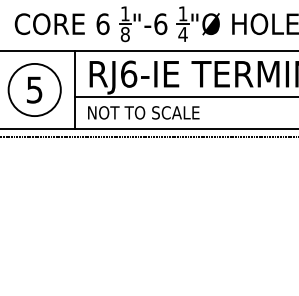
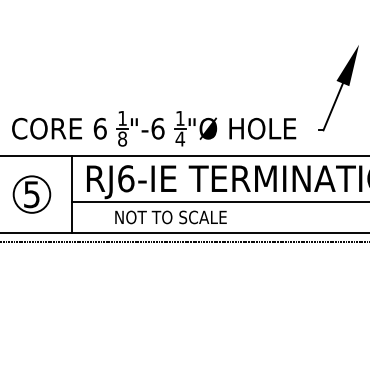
circle: (34, 89) -> (31, 194), size x0.7
text: (143, 112) -> (170, 217), moved

